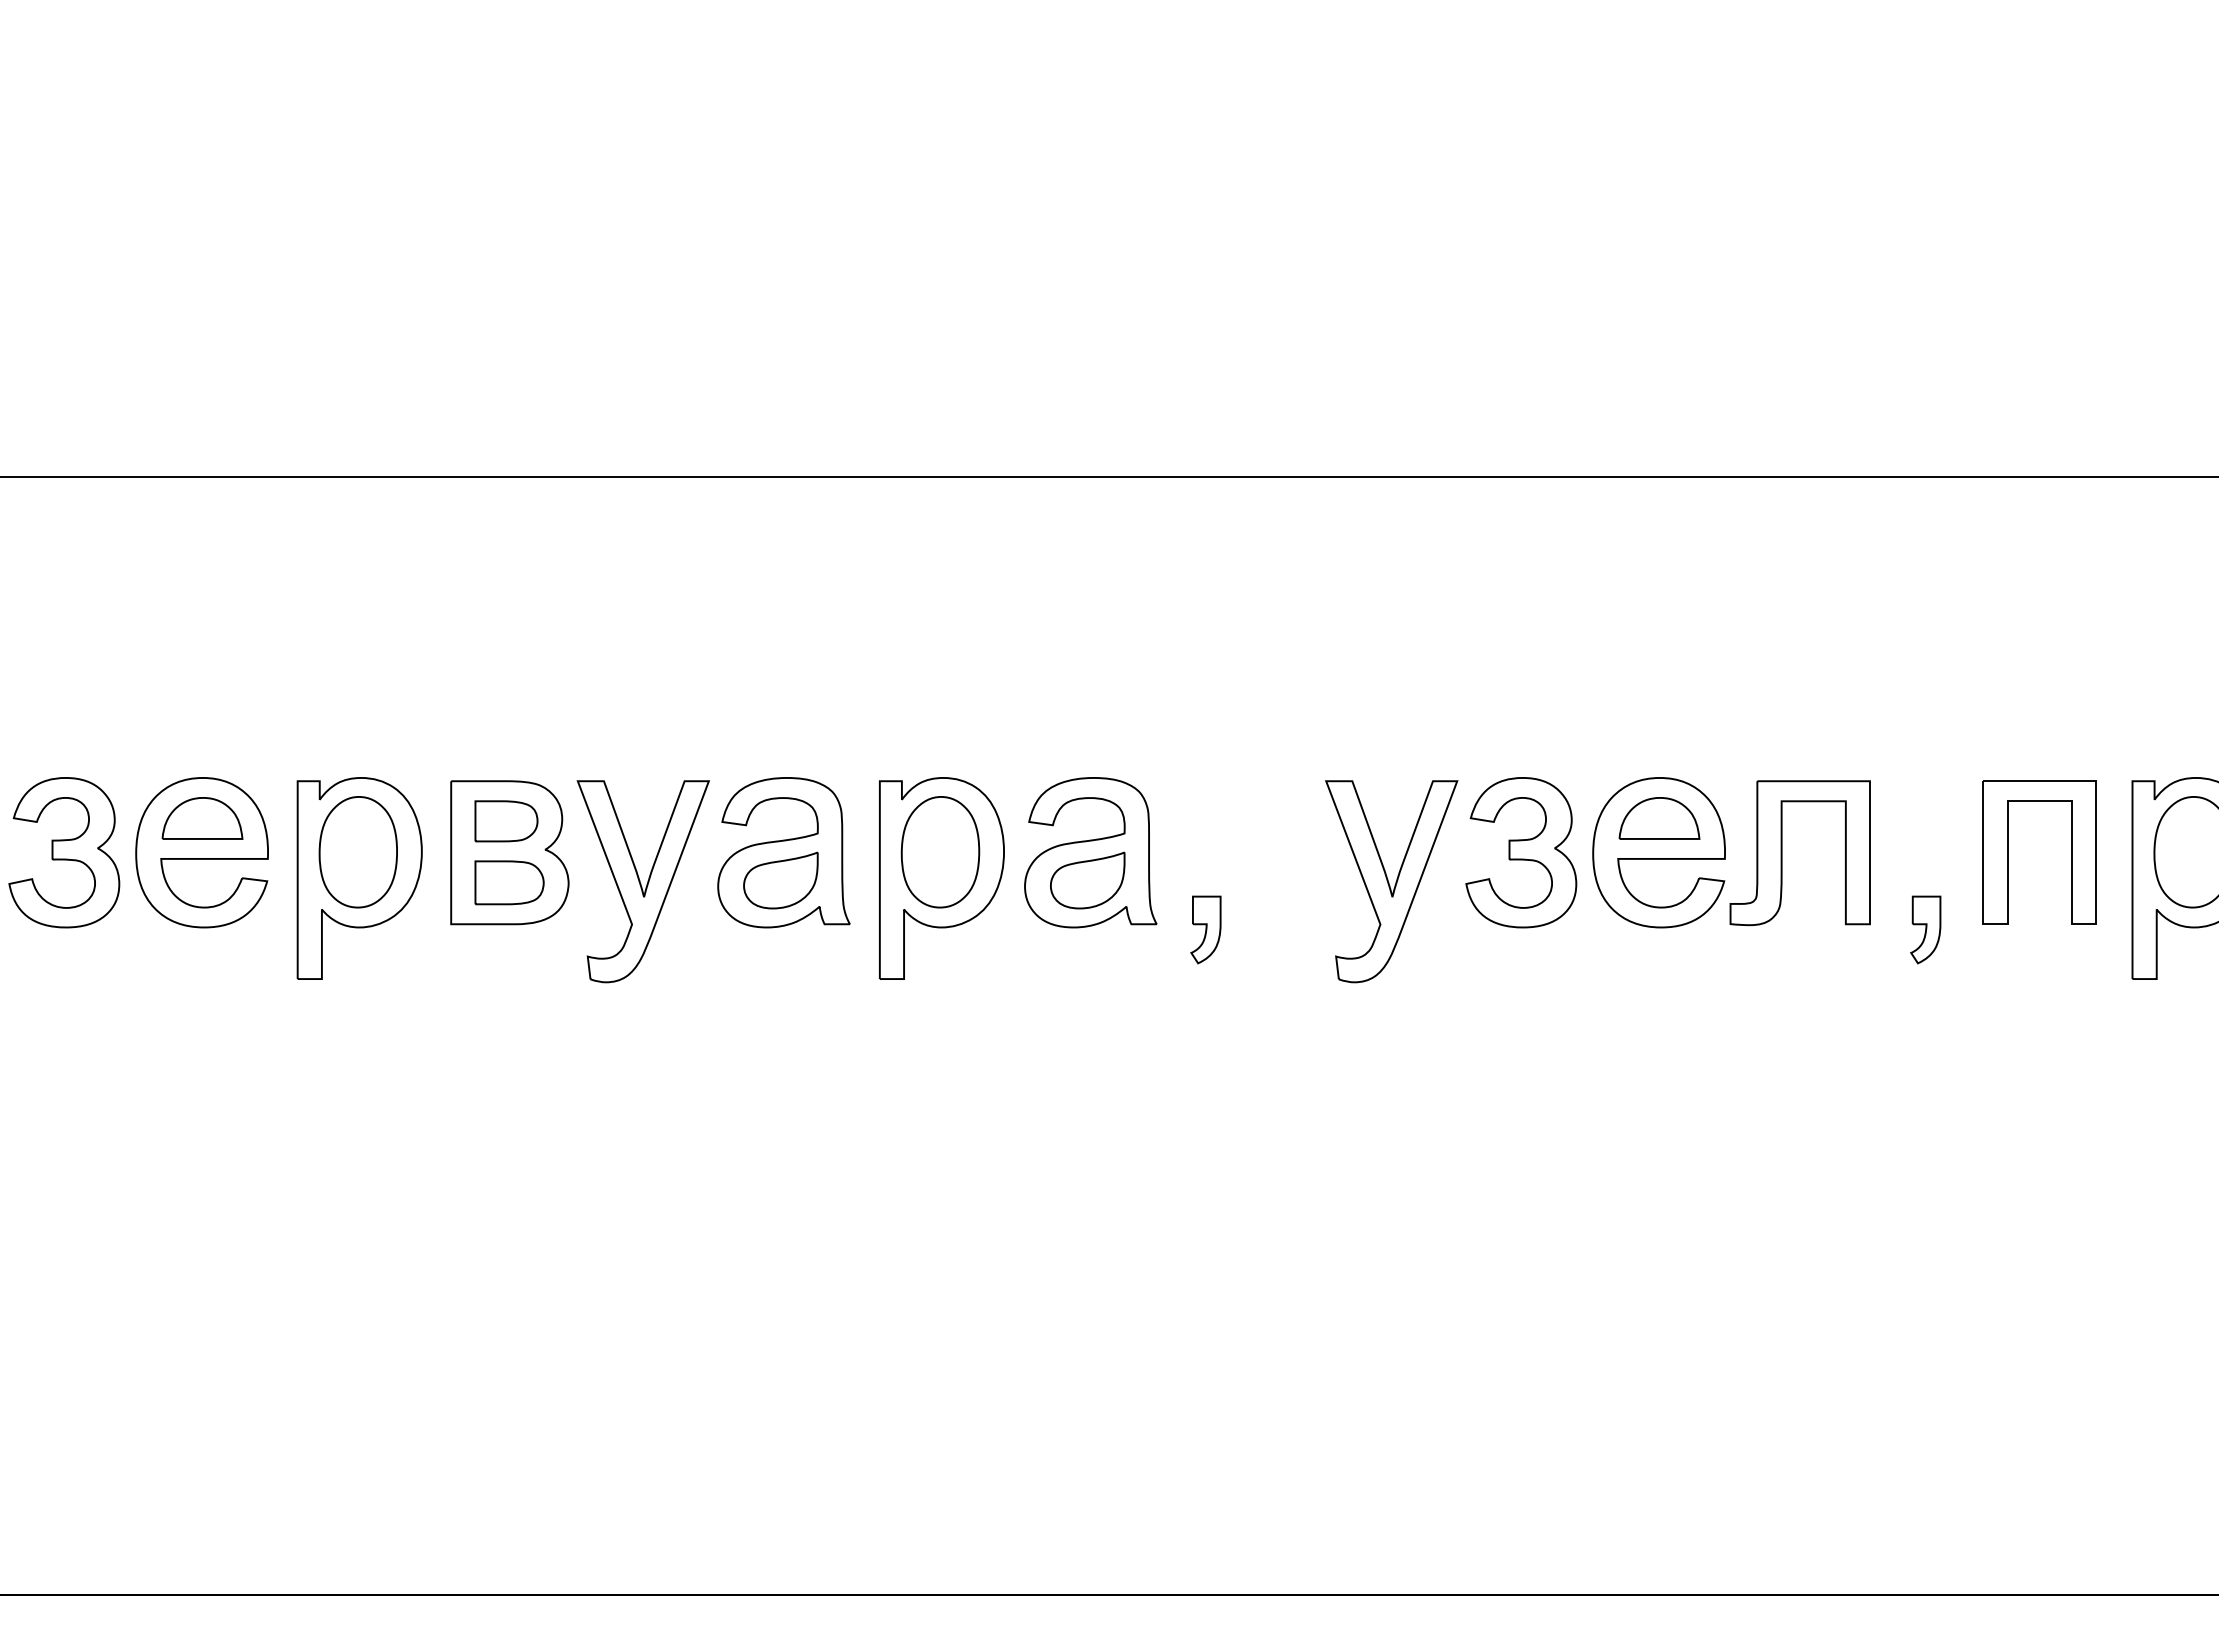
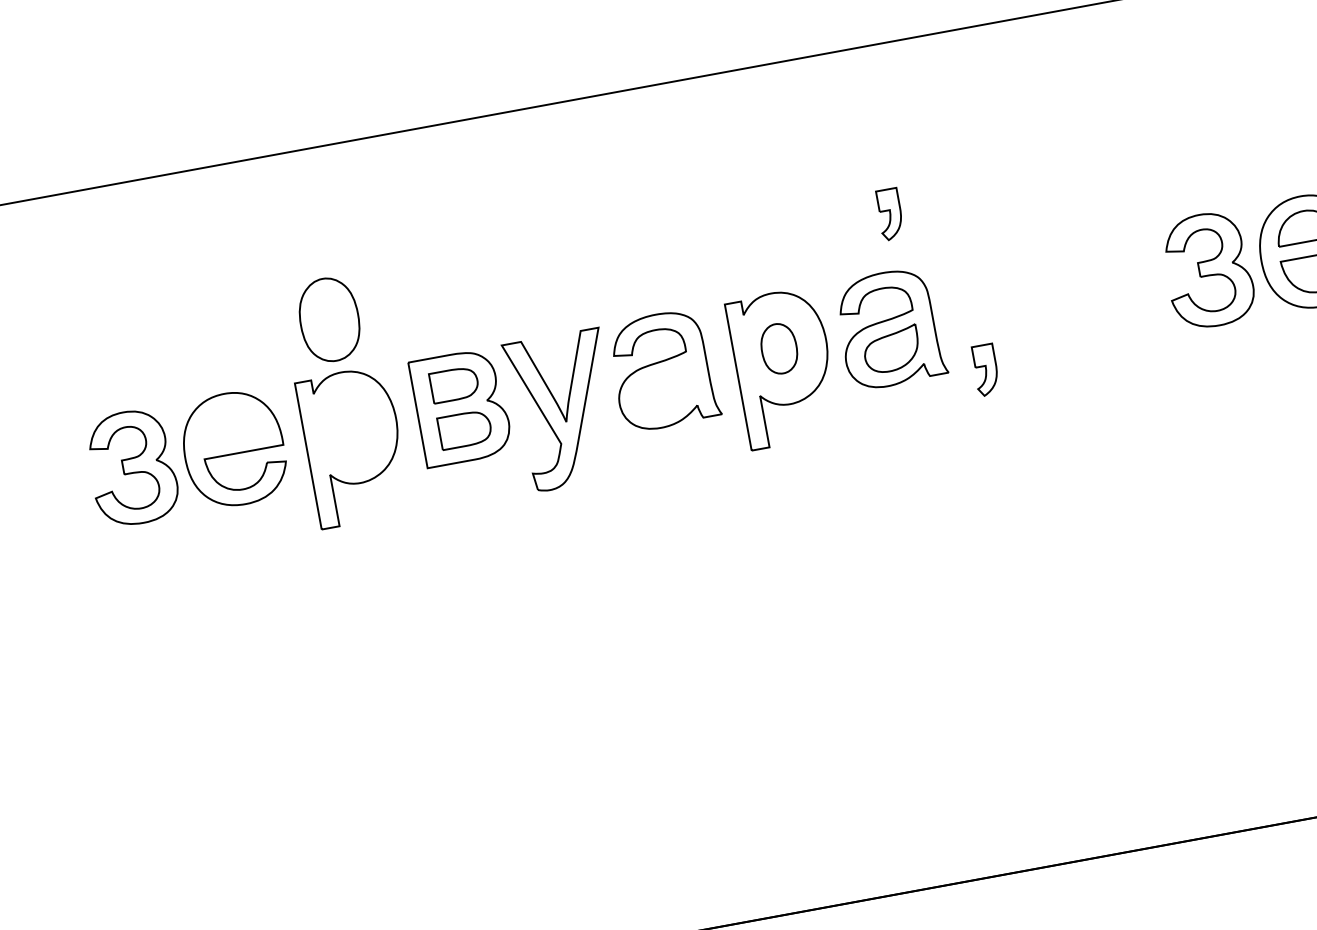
part: (1117, 702) -> (889, 214), added
part: (202, 818) -> (229, 423), removed
part: (357, 852) -> (328, 320), moved
part: (940, 852) -> (779, 348), size x0.6
part: (780, 880) -> (664, 391), removed
part: (1391, 881) -> (1116, 309), removed

